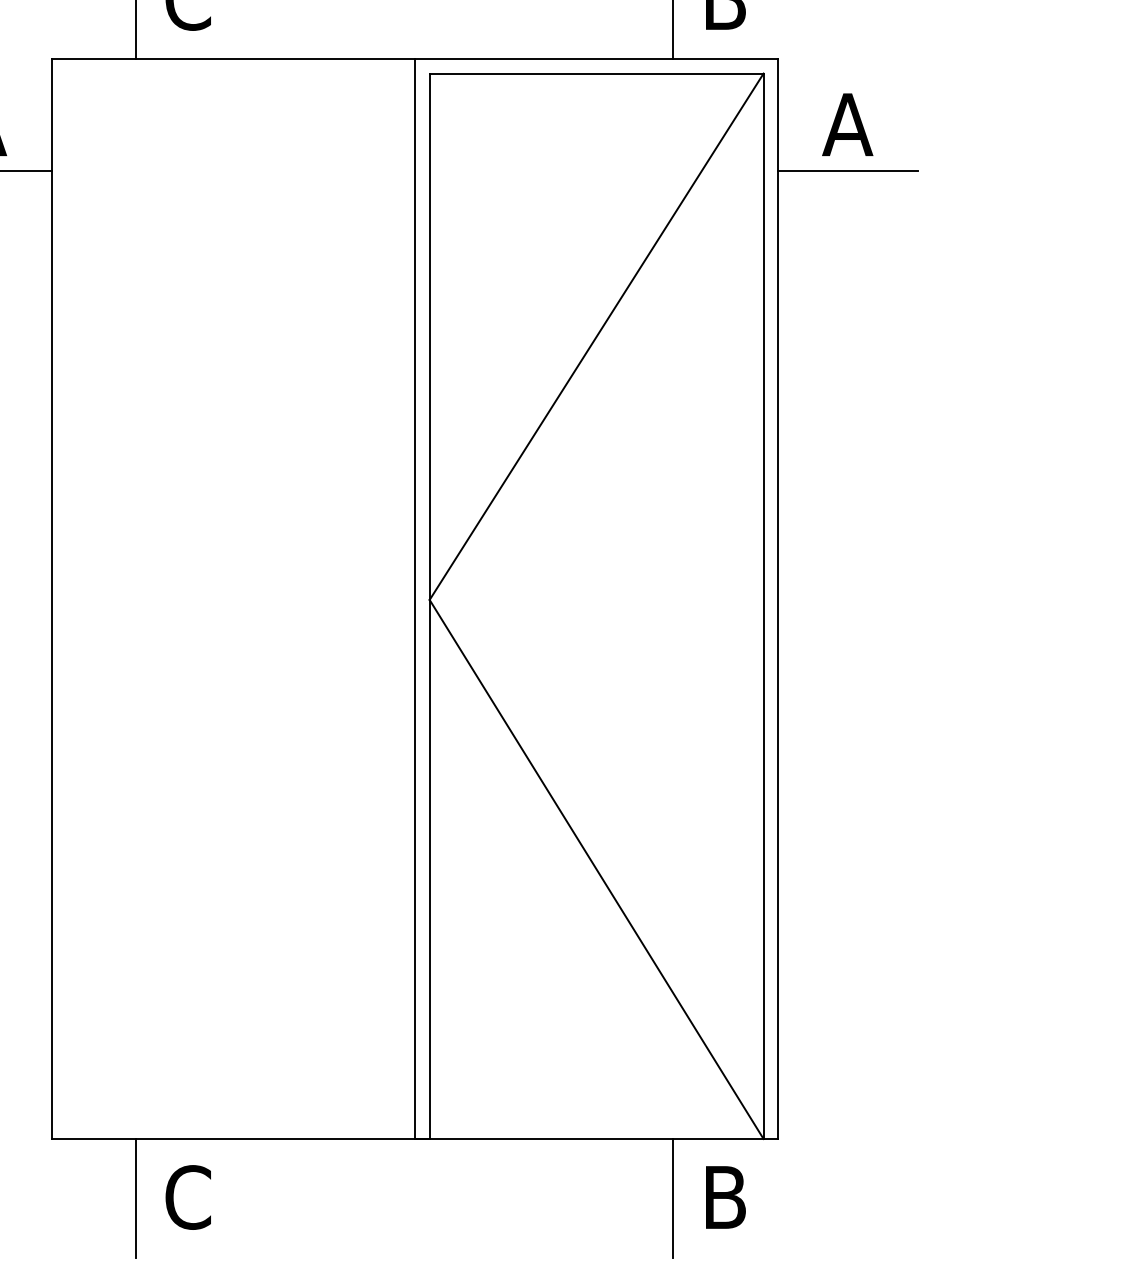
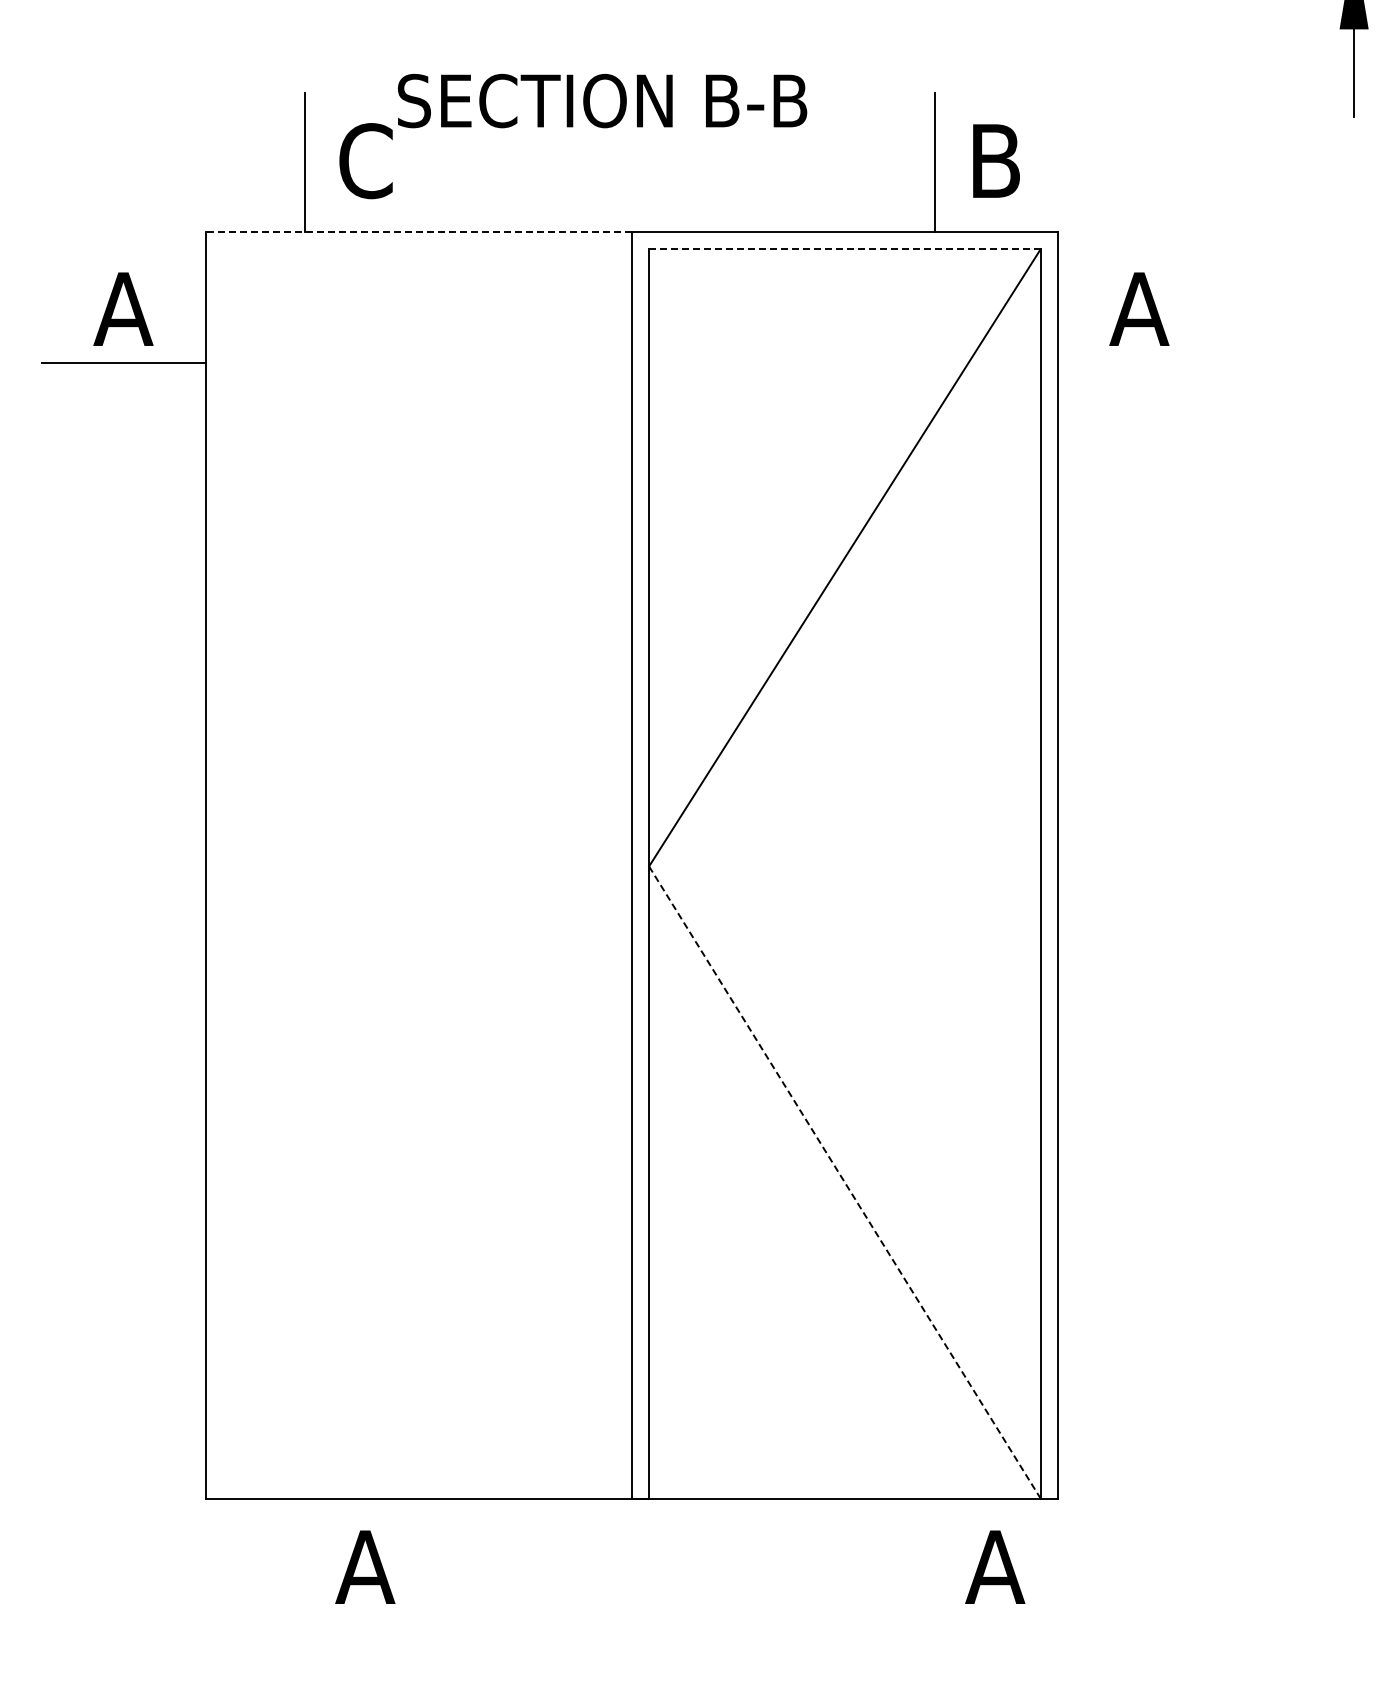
line: (233, 59) -> (419, 232), solid -> dashed
line: (596, 73) -> (844, 249), solid -> dashed
line: (847, 171) -> (1139, 363), removed
line: (596, 869) -> (844, 1182), solid -> dashed
text: (725, 1196) -> (995, 1566), B -> A
text: (187, 1197) -> (365, 1567), C -> A
line: (135, 1198) -> (304, 1568), removed
line: (673, 1198) -> (934, 1568), removed

